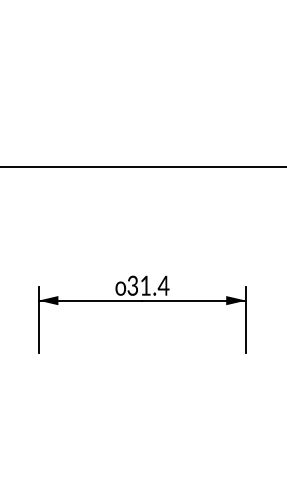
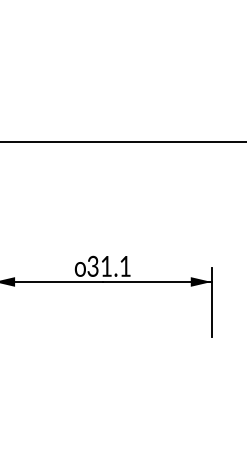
text: (163, 285) -> (125, 266), 31.4 -> 31.1

